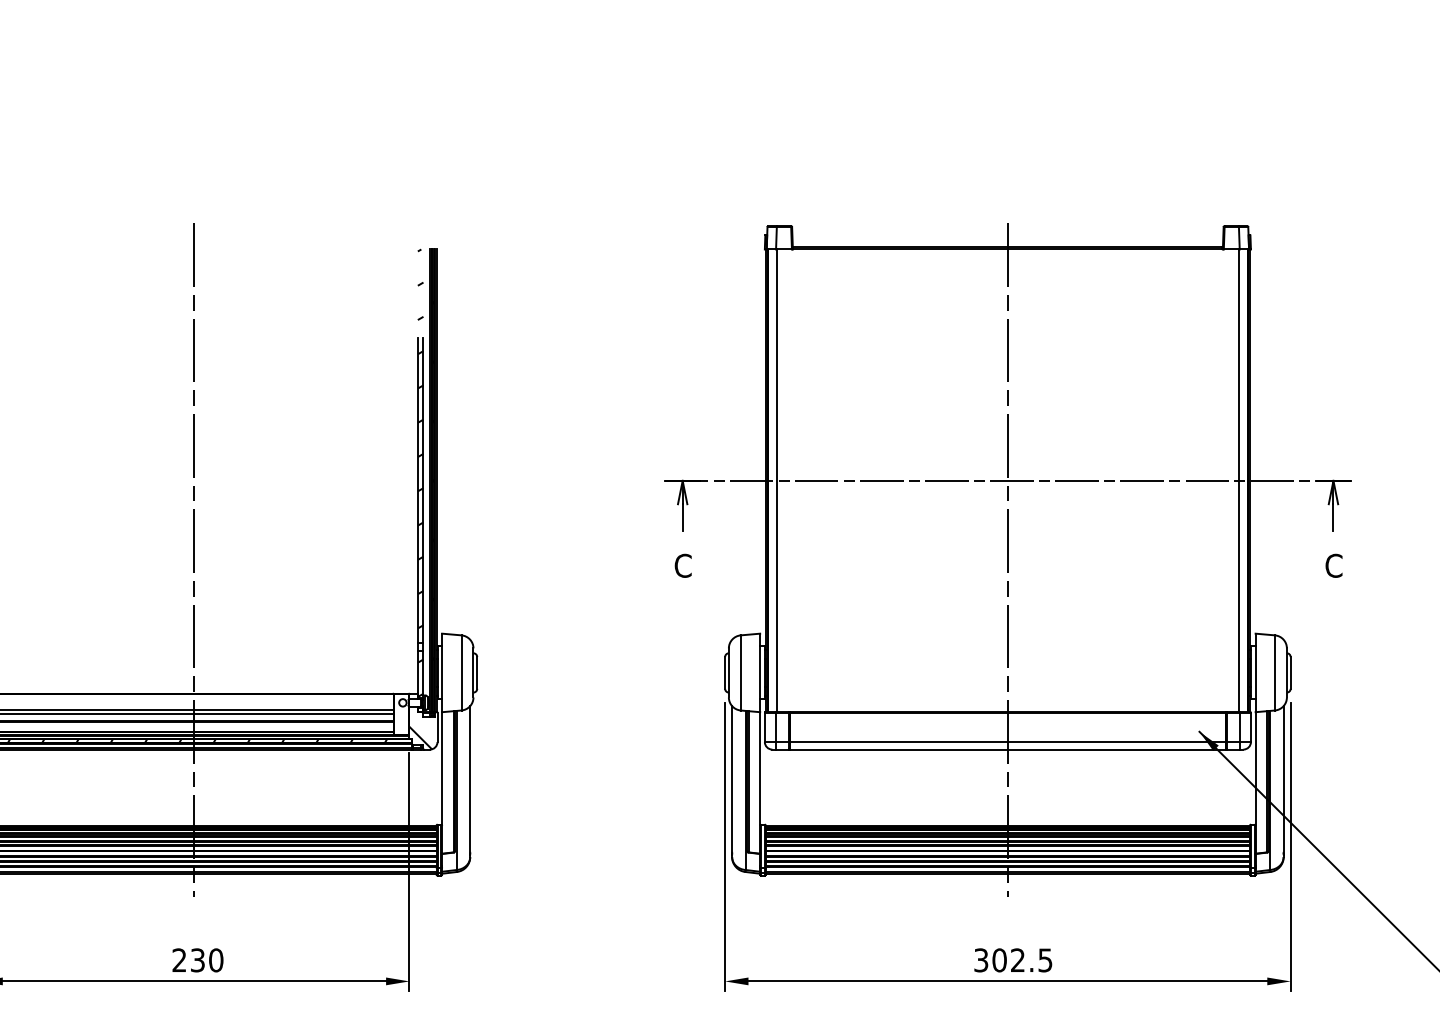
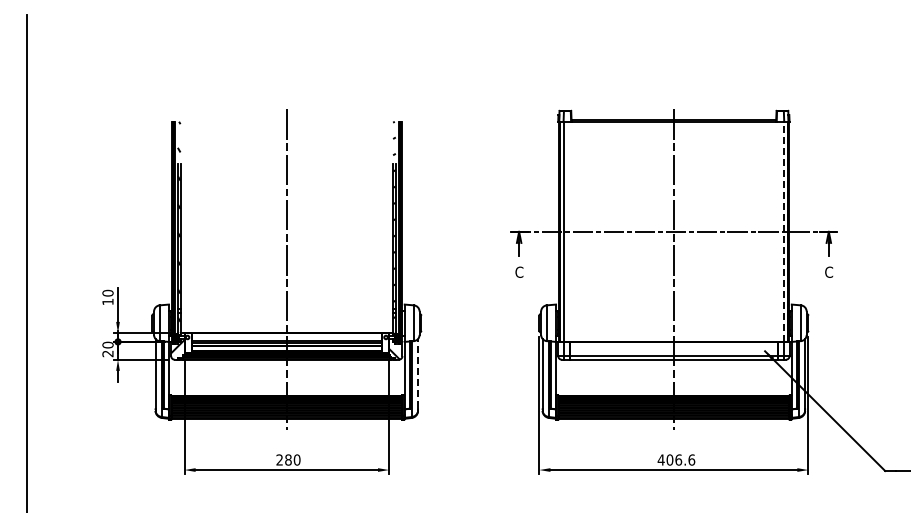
line: (1238, 480) -> (783, 231), solid -> dashed
line: (471, 778) -> (418, 373), solid -> dashed
text: (197, 959) -> (288, 459), 230 -> 280
text: (1013, 959) -> (676, 459), 302.5 -> 406.6

